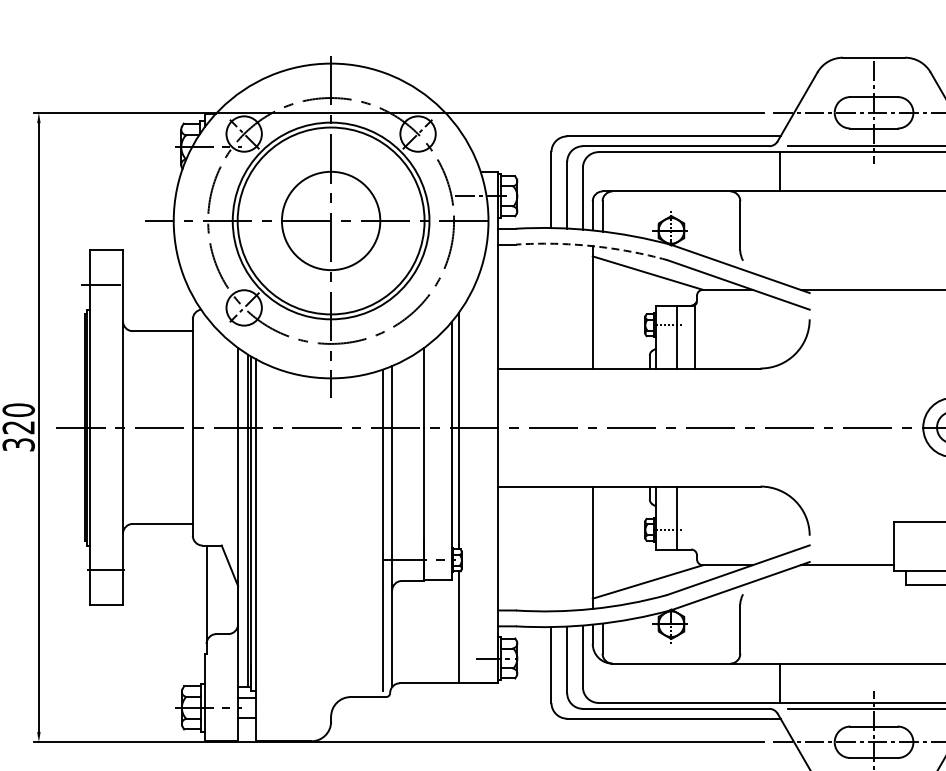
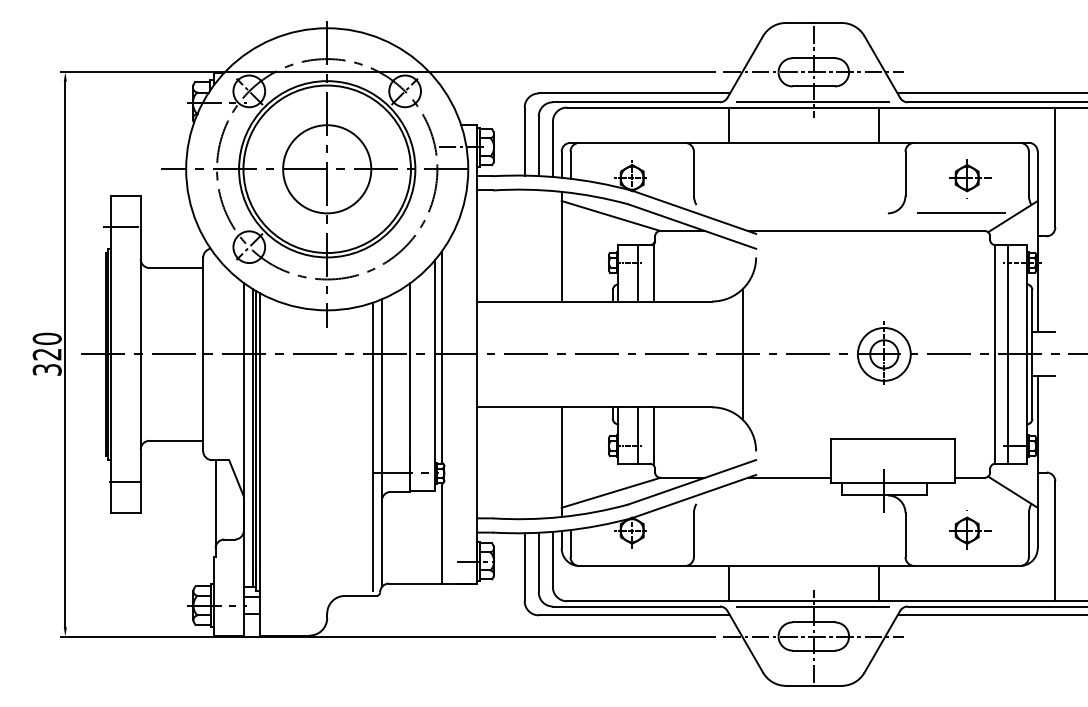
arc: (592, 245) -> (561, 191), dashed -> solid
line: (795, 427) -> (743, 354), added
line: (695, 519) -> (653, 436), added

